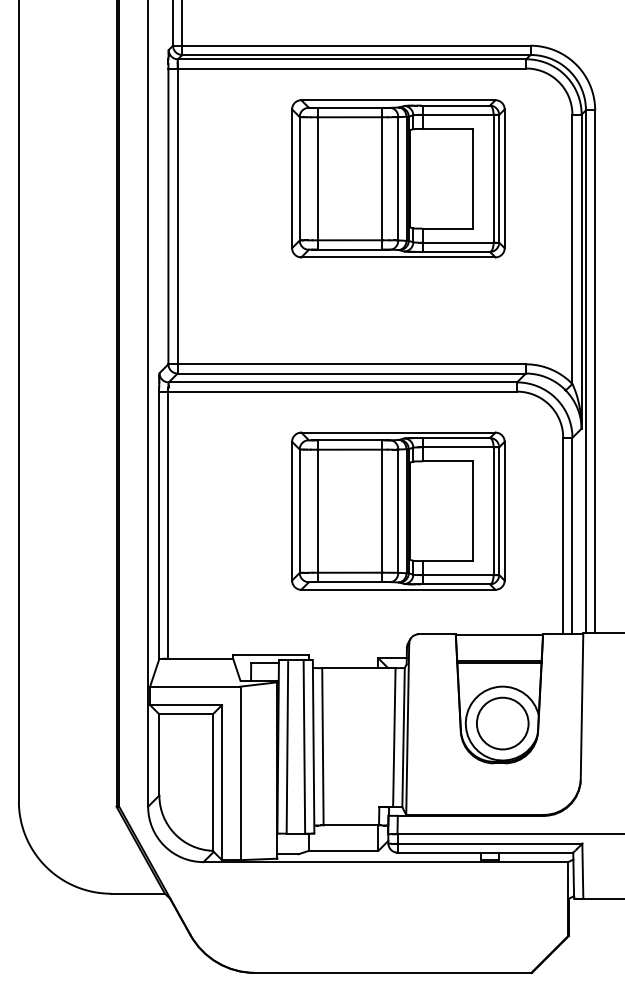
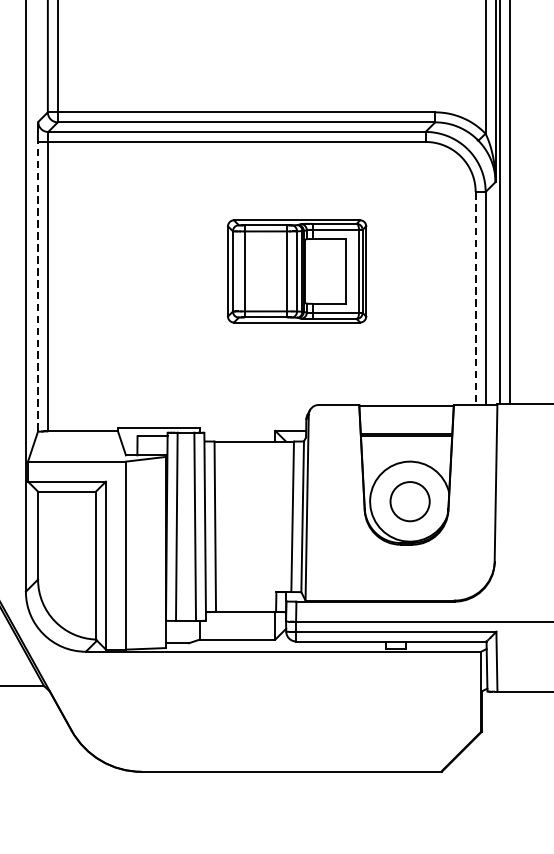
part: (398, 510) -> (297, 270), size x0.6
line: (159, 523) -> (38, 284), solid -> dashed
line: (563, 536) -> (475, 298), solid -> dashed
circle: (502, 723) -> (409, 501), size x0.7

